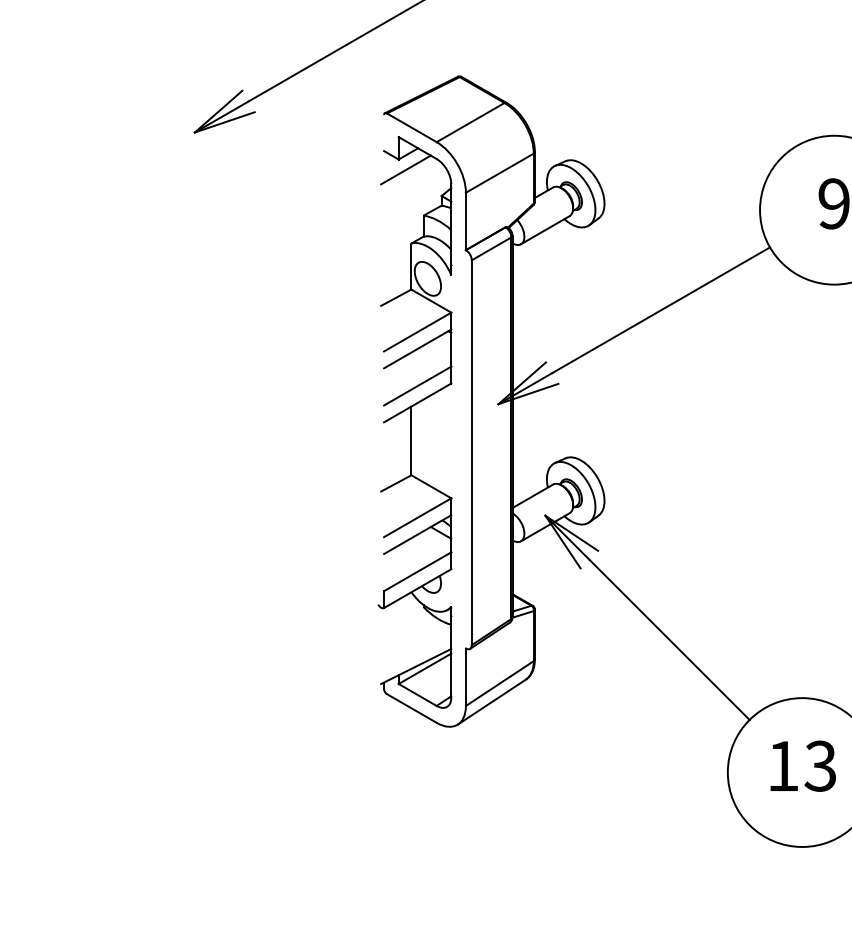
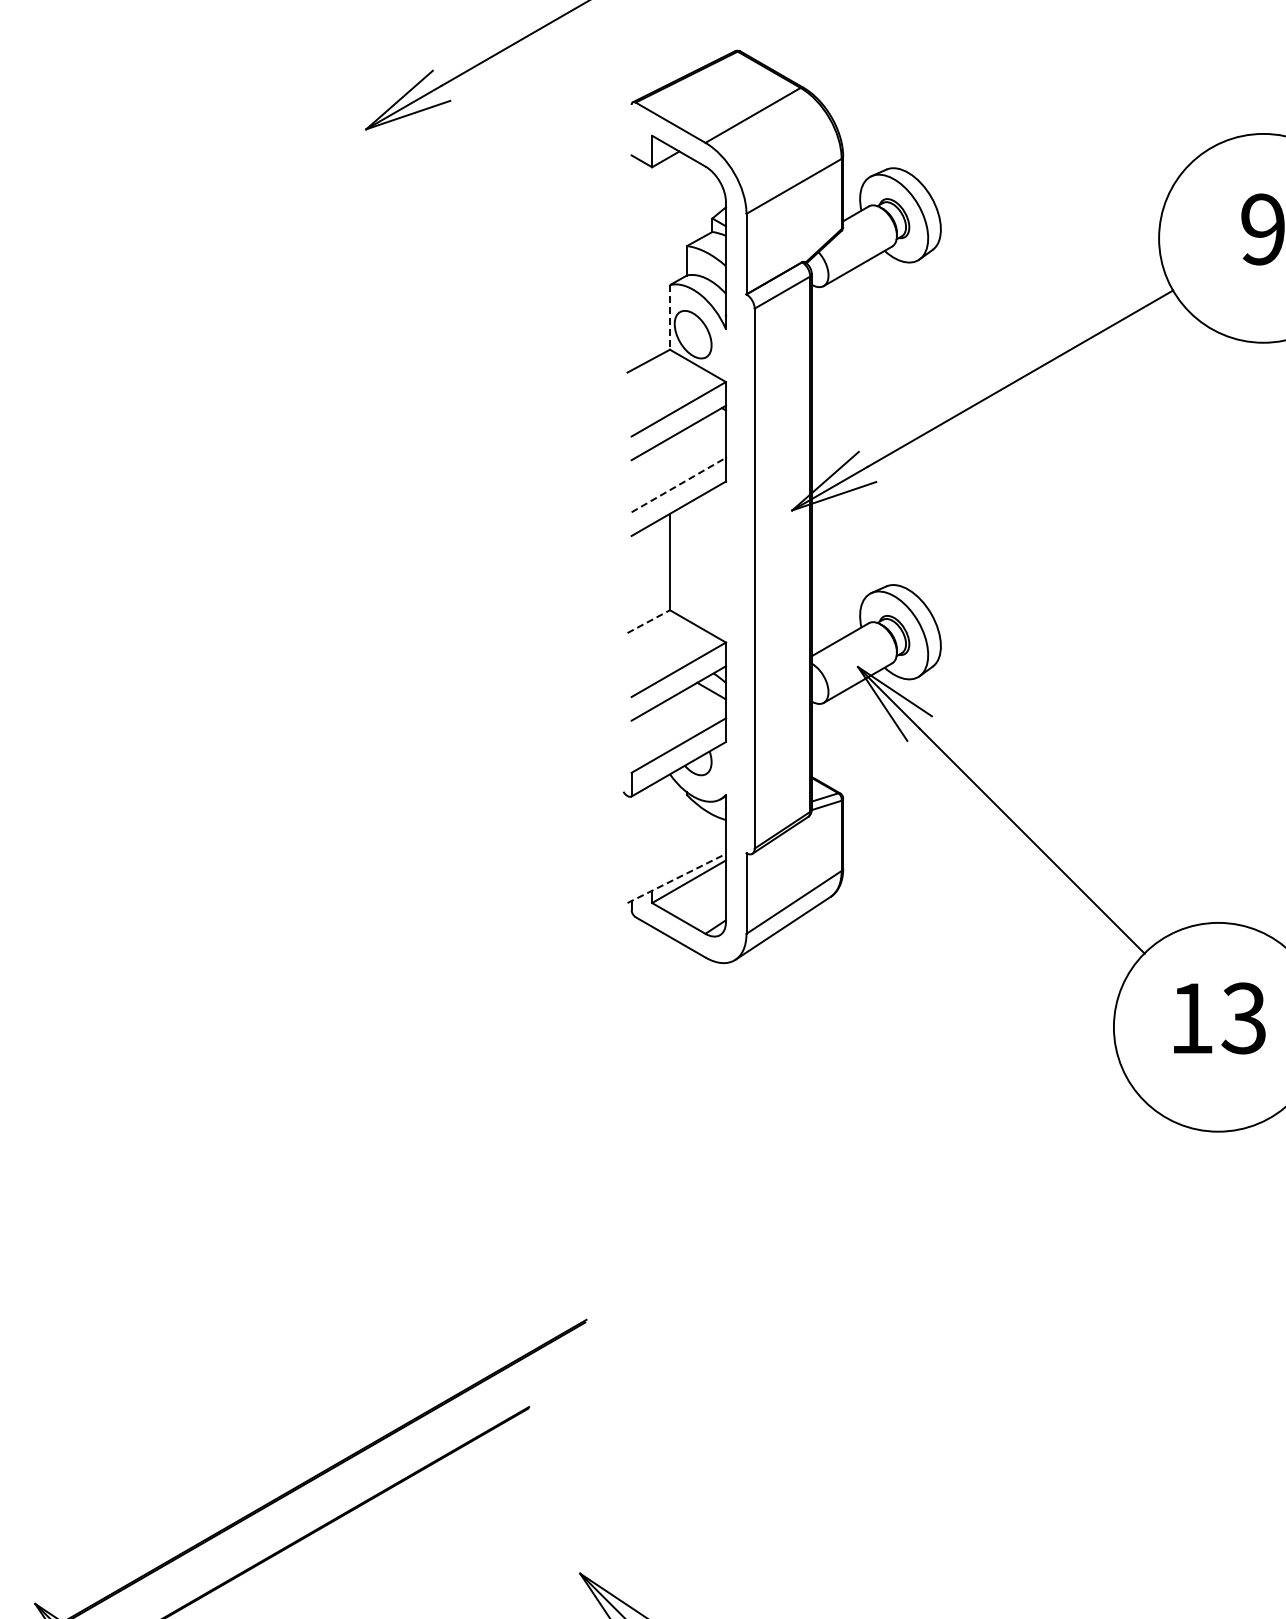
line: (406, 169) -> (662, 181), removed
line: (411, 266) -> (669, 317), solid -> dashed
line: (418, 385) -> (679, 484), solid -> dashed
line: (396, 483) -> (649, 621), solid -> dashed
line: (416, 666) -> (677, 878), solid -> dashed

